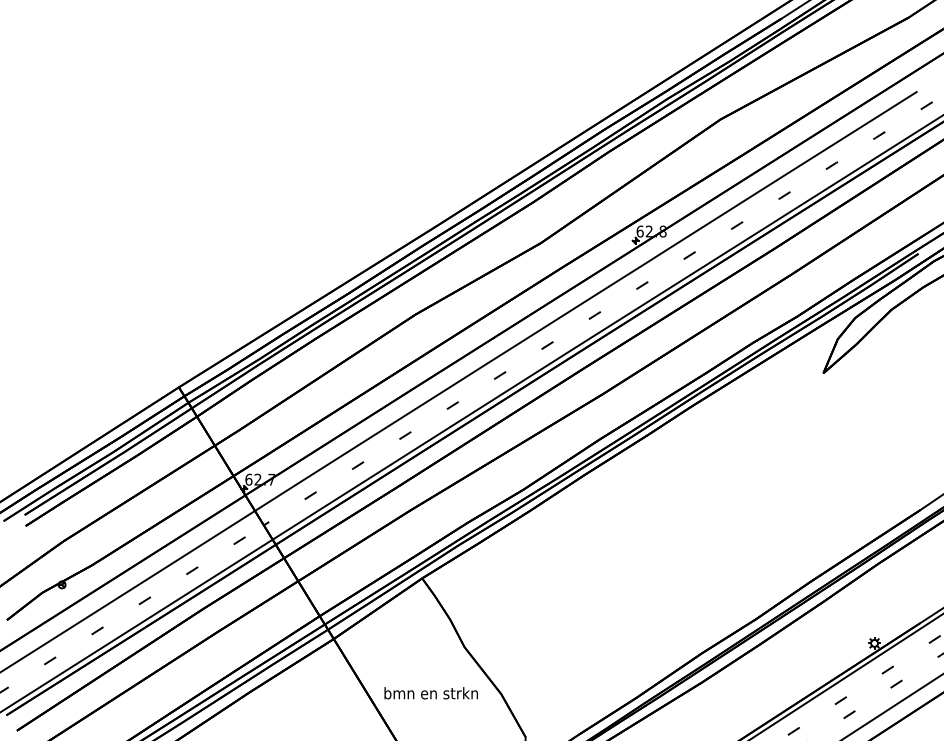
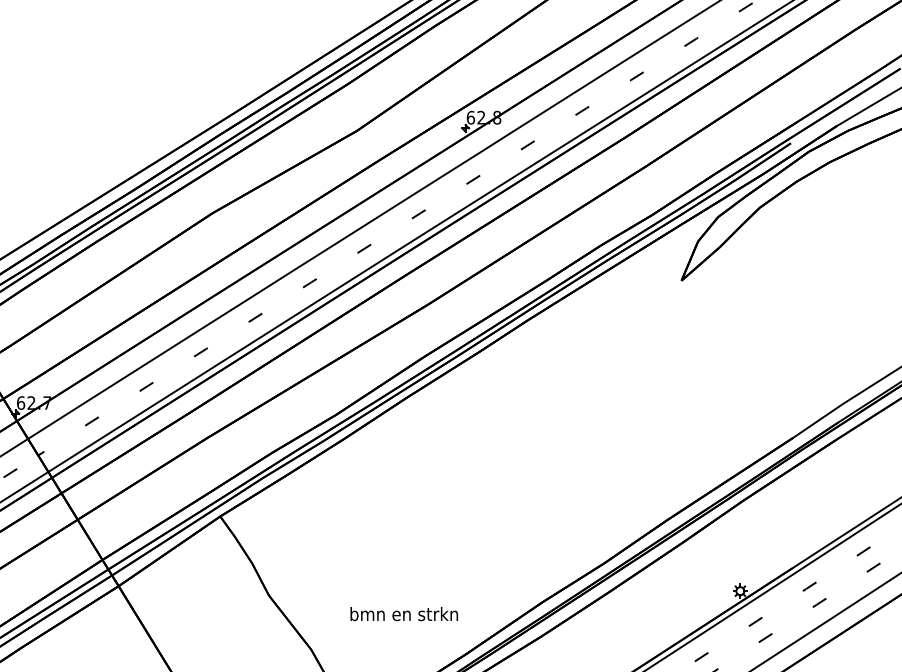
text: (430, 693) -> (403, 614), moved

